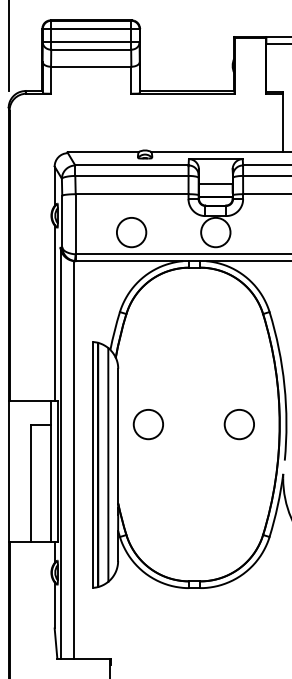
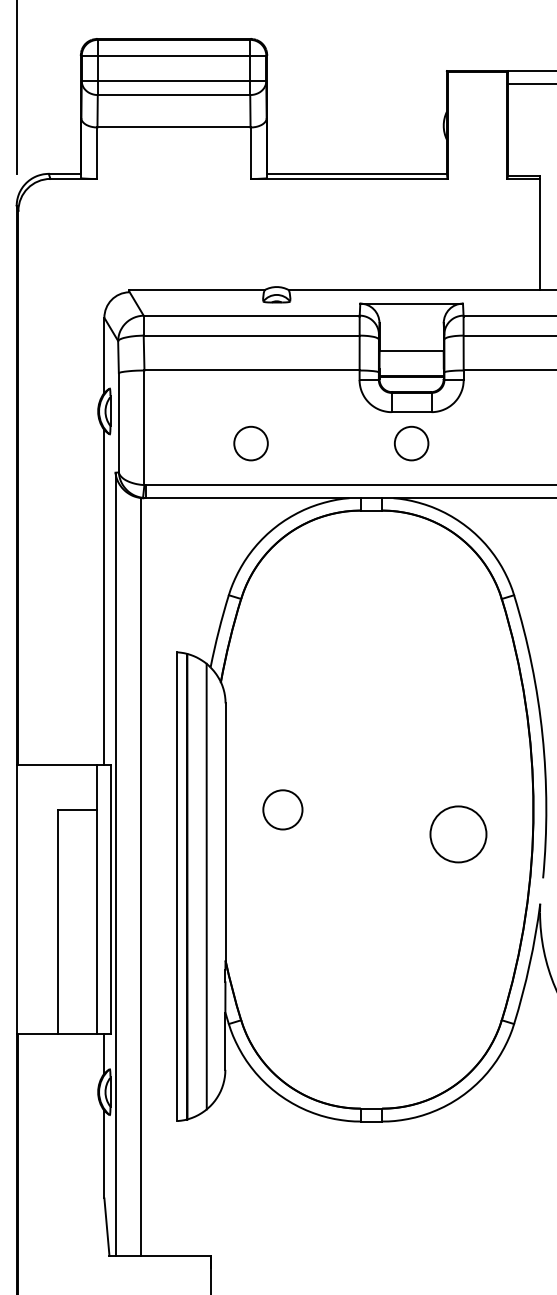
circle: (131, 232) -> (250, 443), size x0.6
circle: (215, 232) -> (411, 443), size x0.6
circle: (147, 424) -> (281, 809), size x0.7
circle: (238, 424) -> (456, 834), moved

